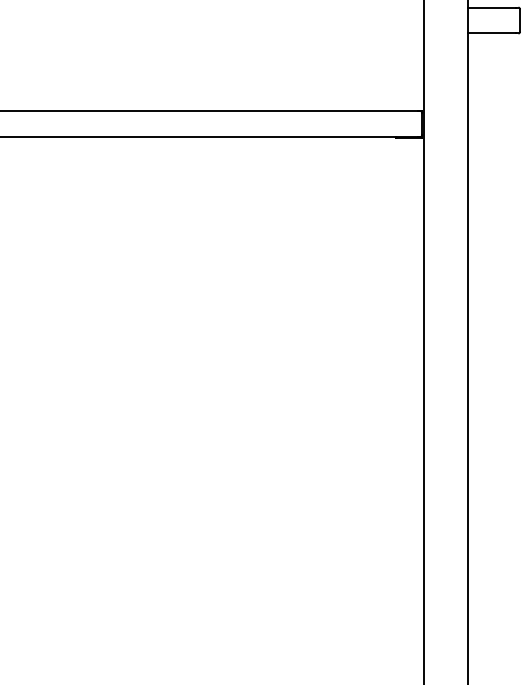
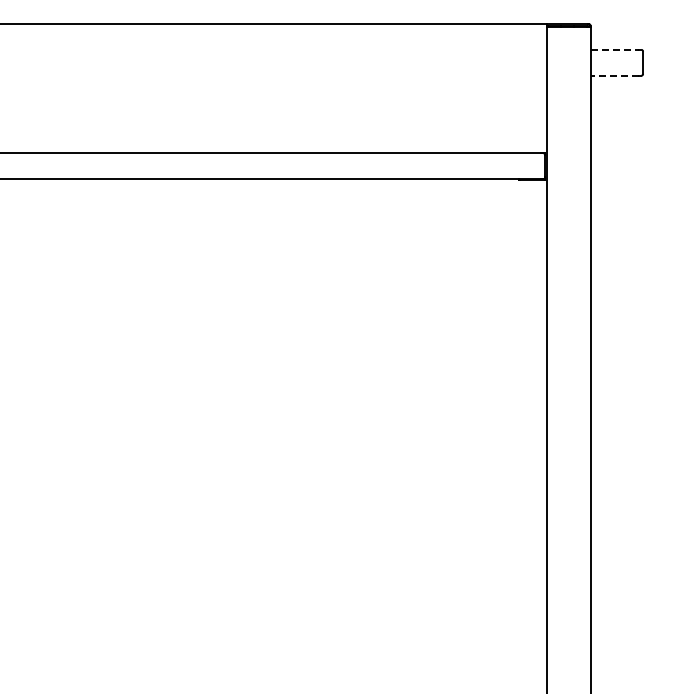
line: (492, 7) -> (615, 49), solid -> dashed
line: (491, 33) -> (614, 75), solid -> dashed

